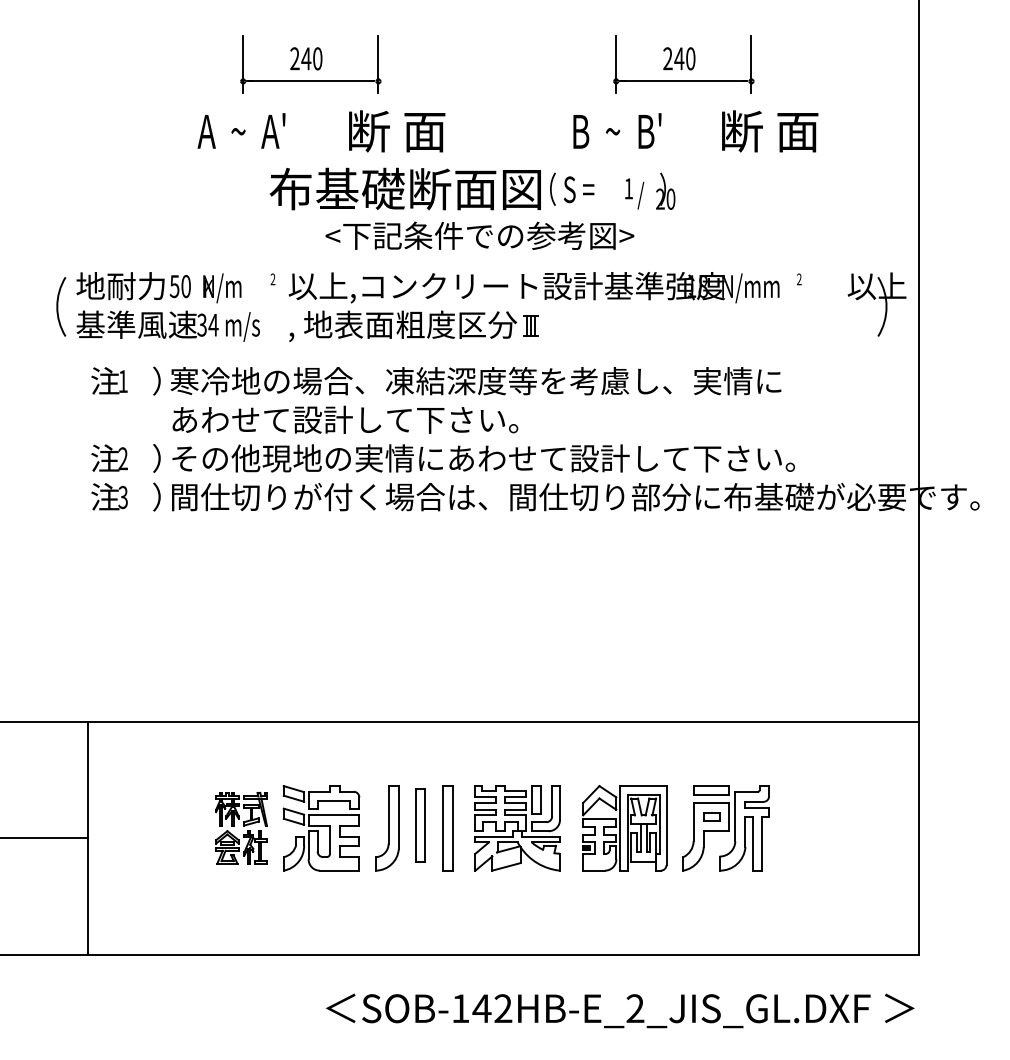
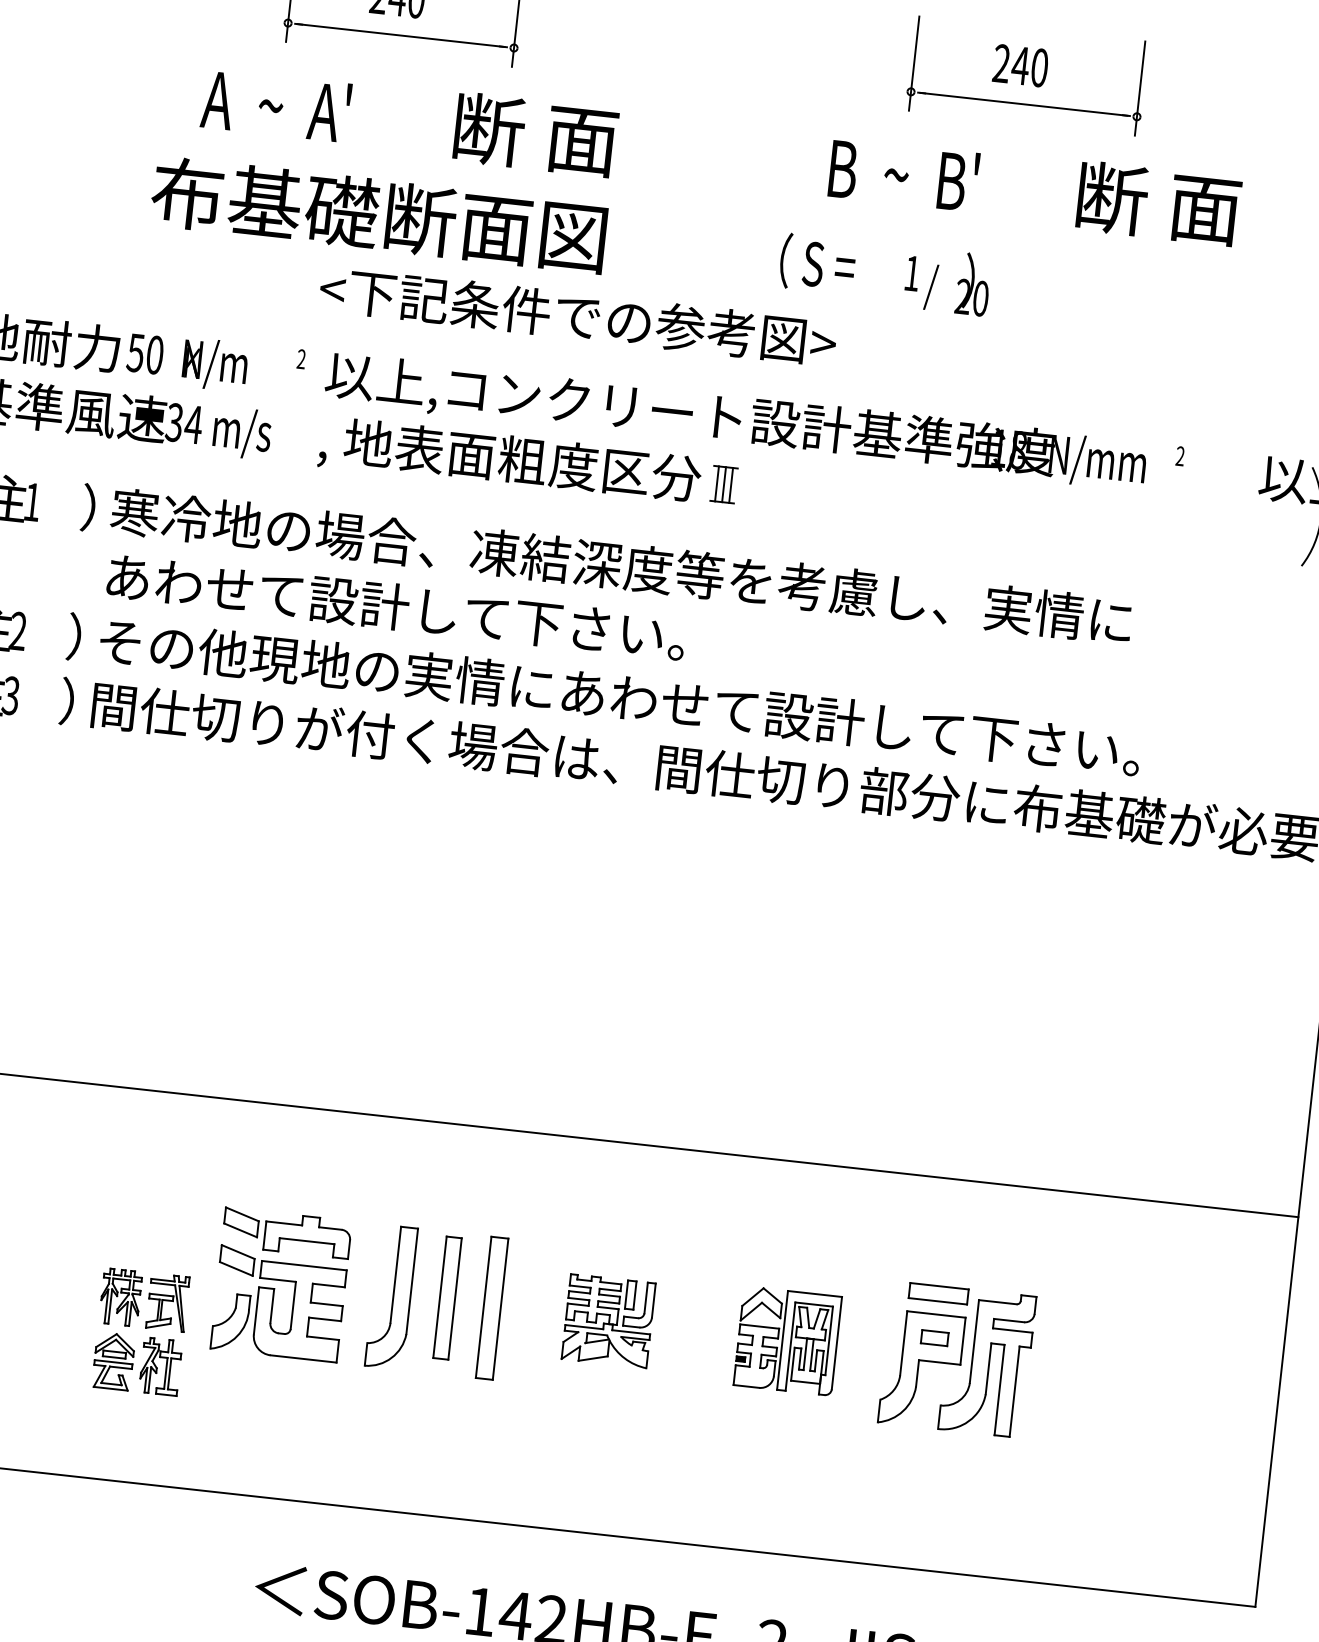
text: (405, 188) -> (379, 214), moved
text: (479, 235) -> (577, 315), moved
part: (241, 827) -> (140, 1330), moved
part: (517, 828) -> (608, 1321), size x0.6
part: (624, 828) -> (787, 1341), size x0.7

